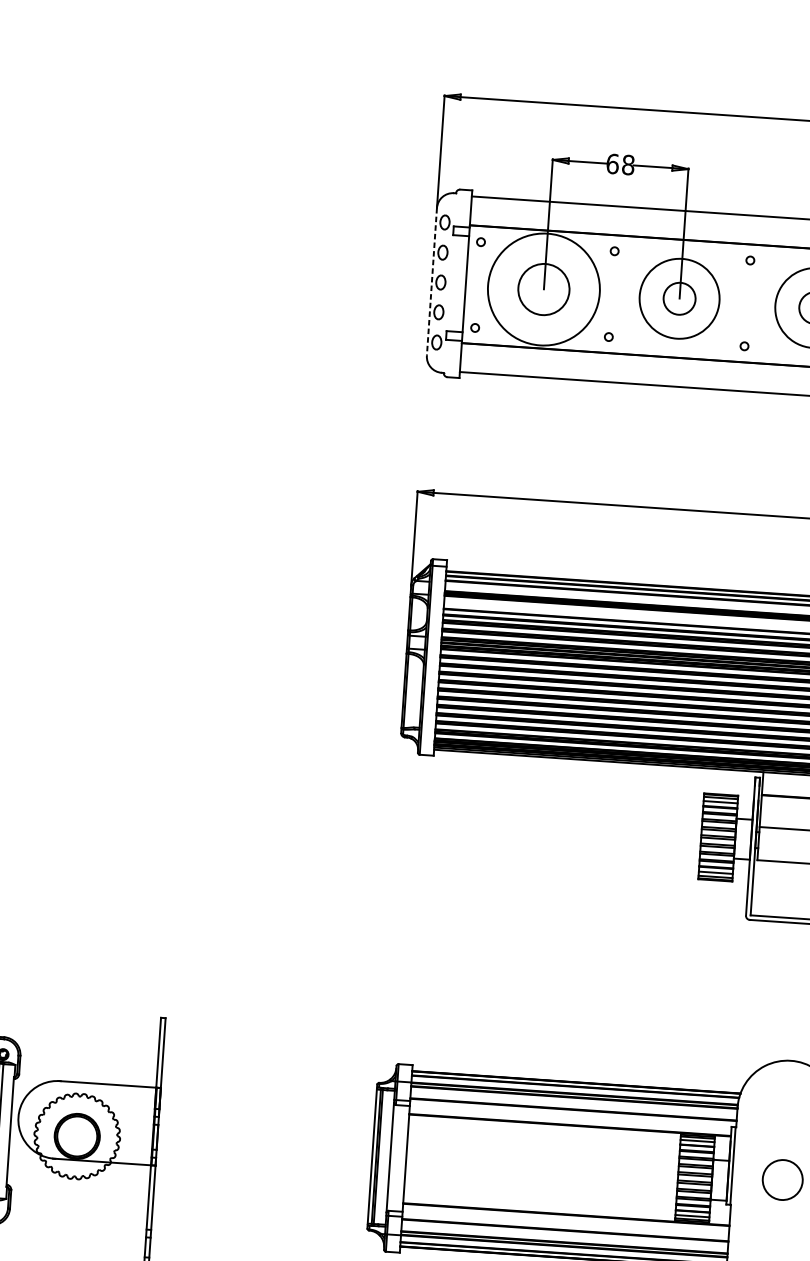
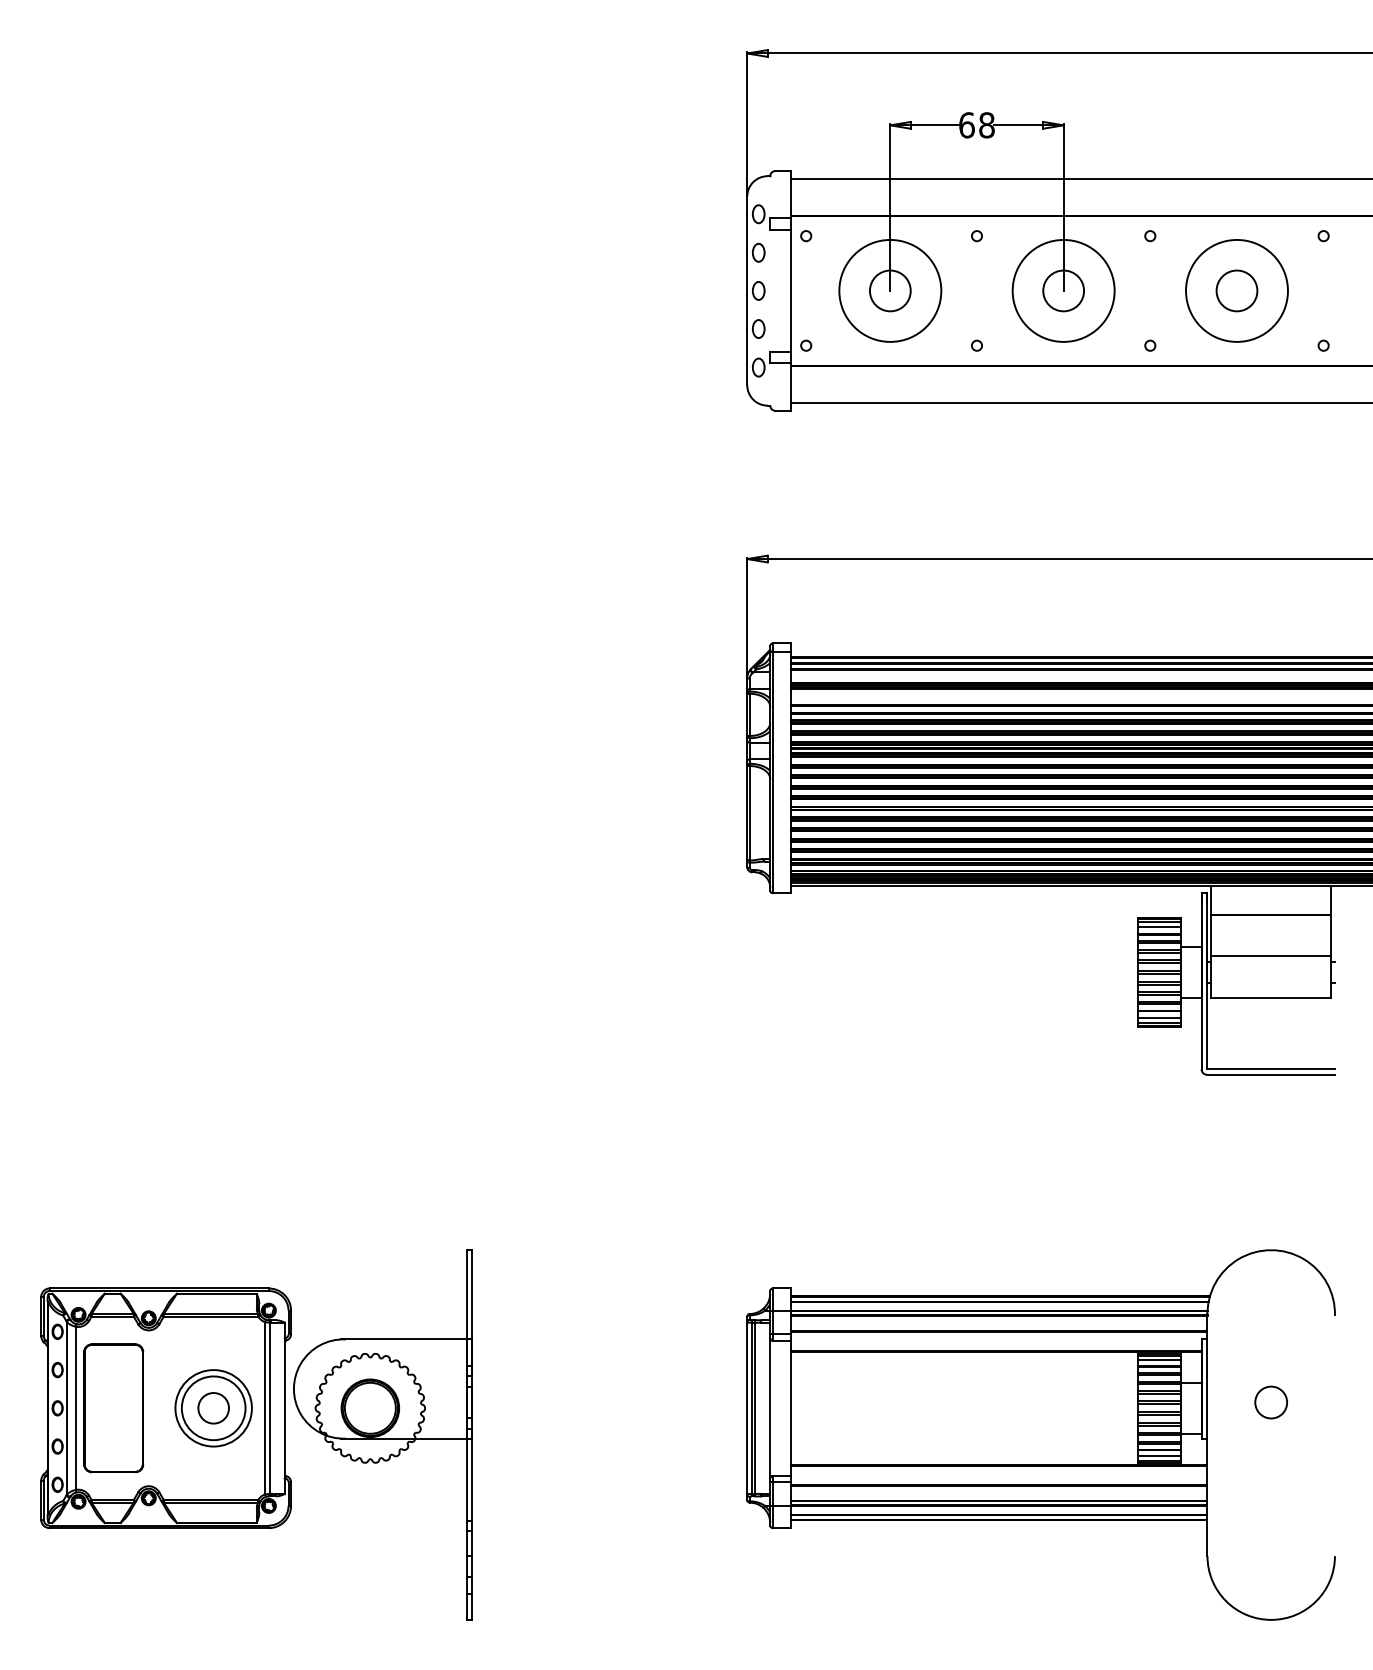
line: (432, 282) -> (747, 291), dashed -> solid
circle: (543, 289) -> (889, 290), size x0.62
circle: (544, 289) -> (890, 290), size x0.71
circle: (782, 1180) -> (1271, 1402), size x0.62

